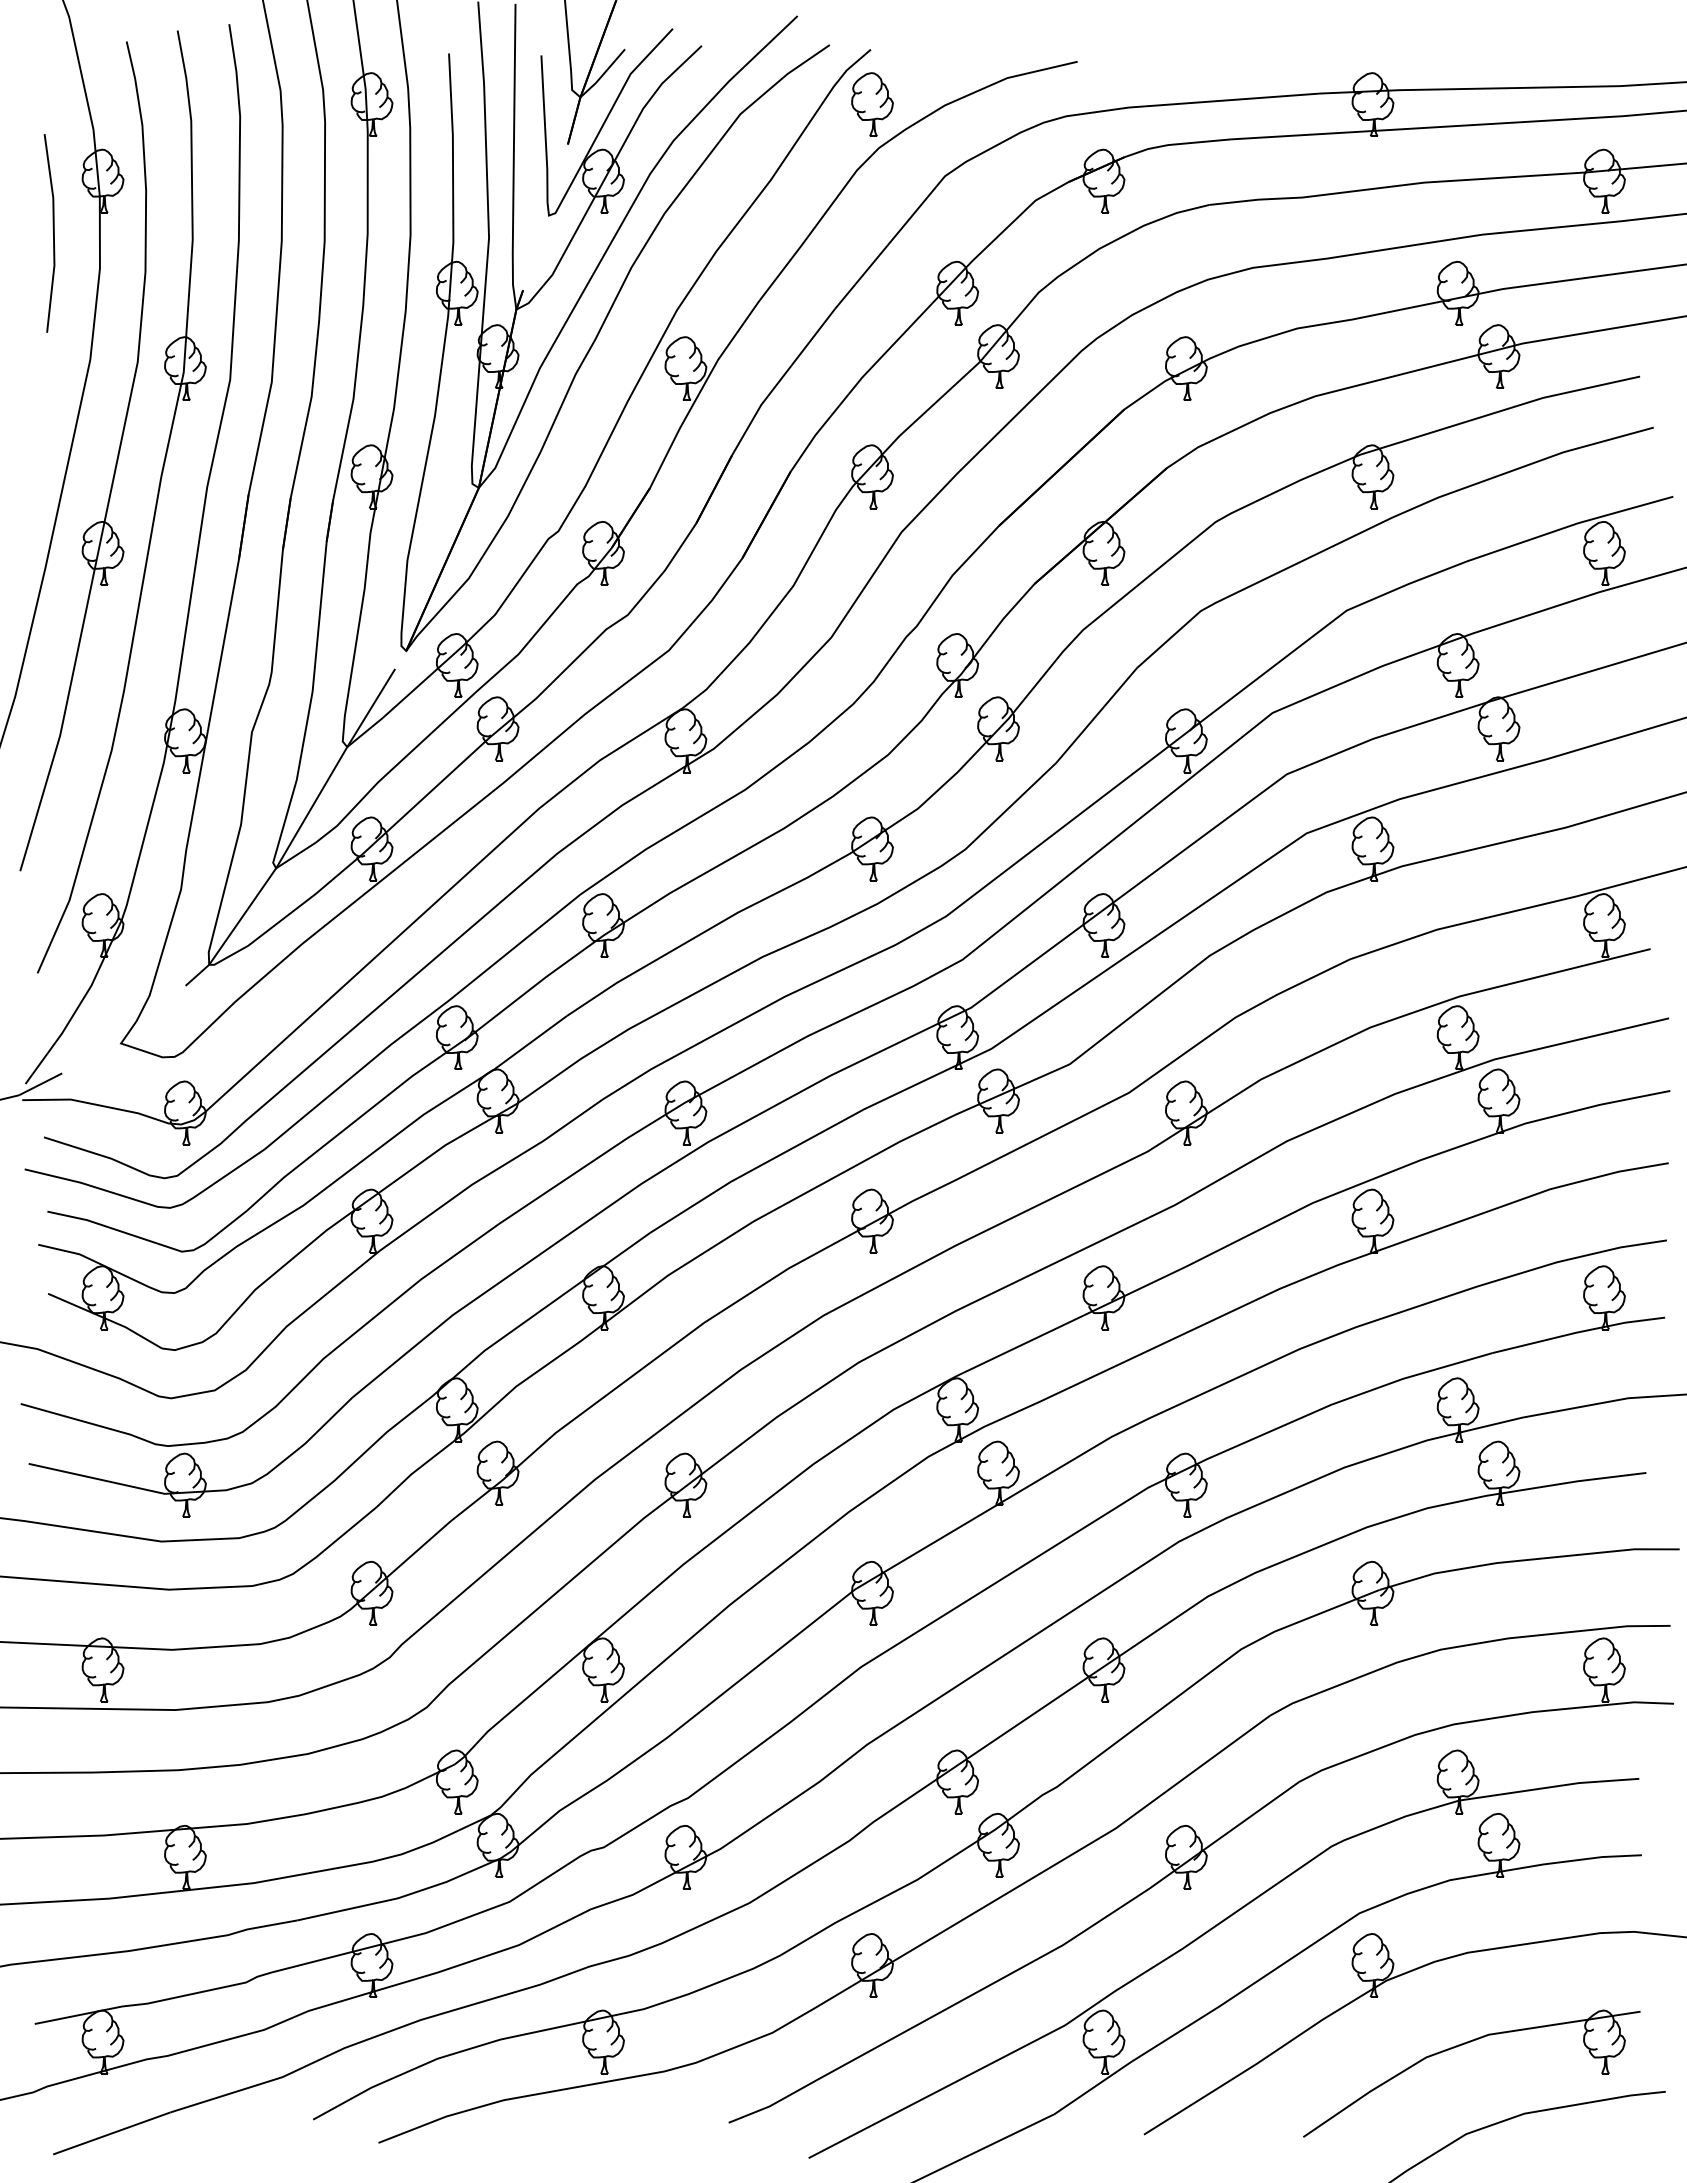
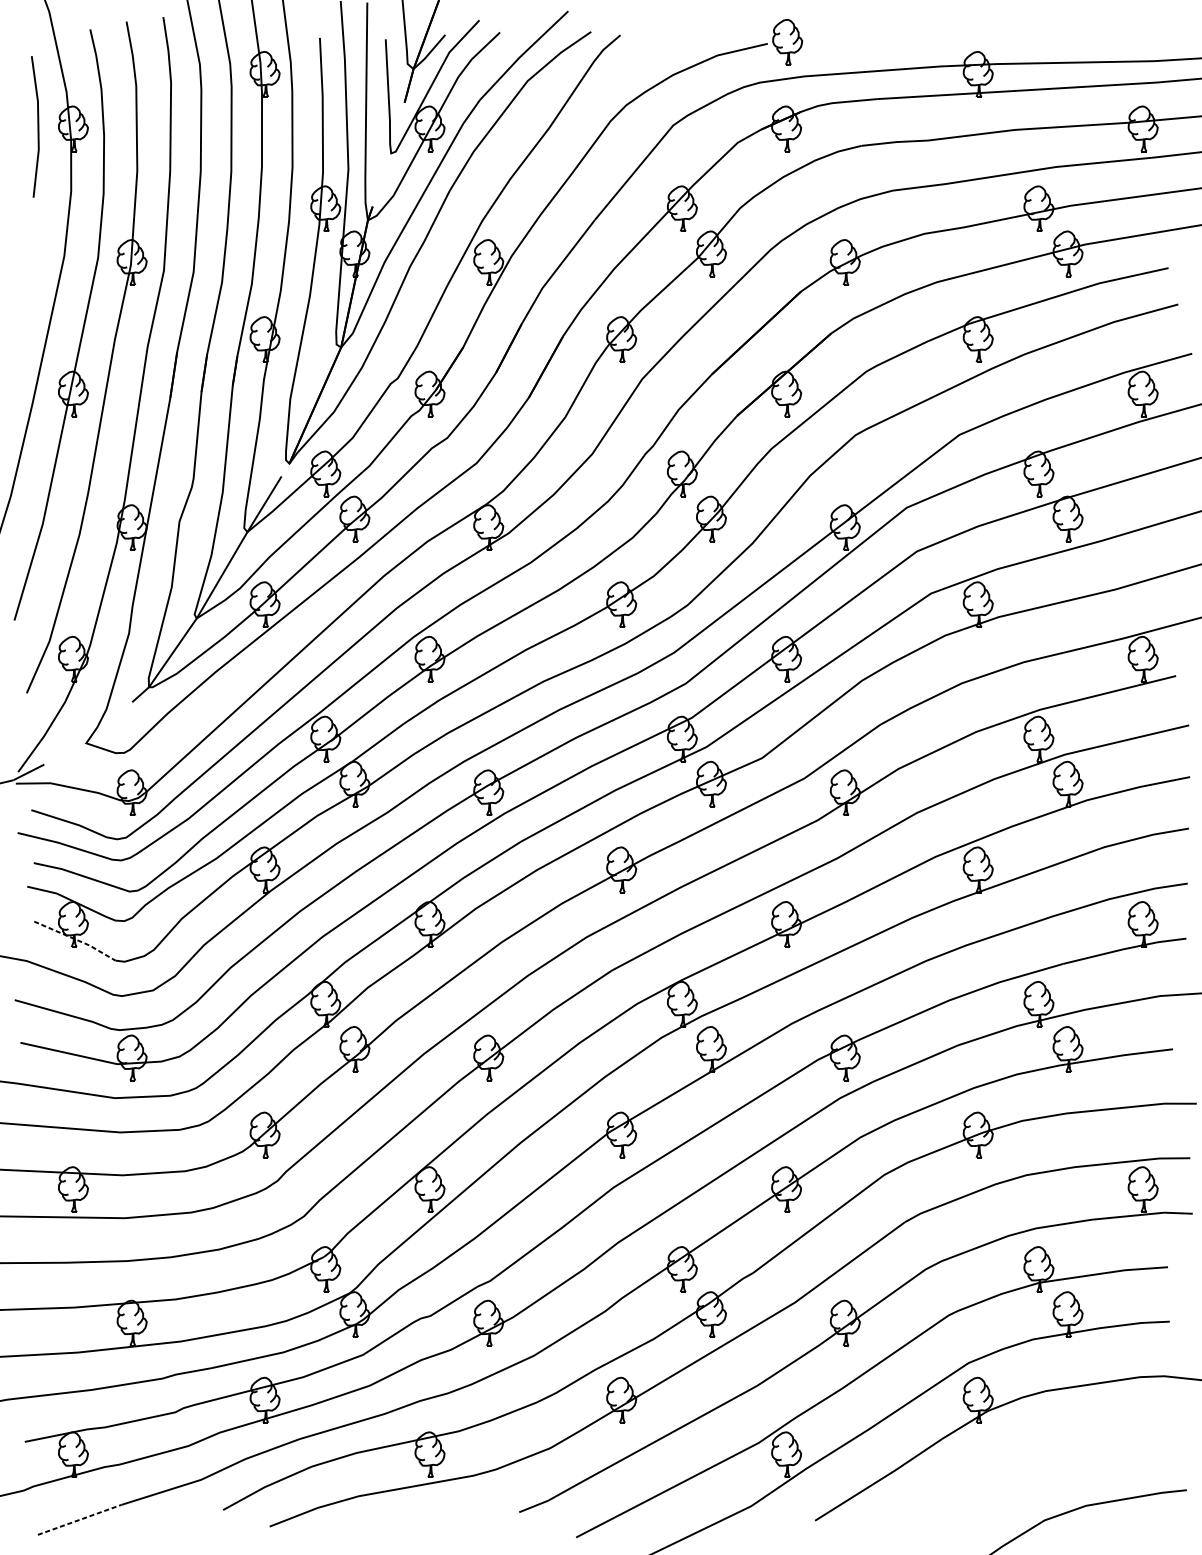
part: (872, 104) -> (787, 42), moved
line: (53, 233) -> (38, 126), moved
line: (107, 1319) -> (76, 939), solid -> dashed
part: (1462, 2045) -> (1042, 1457), removed
line: (112, 2133) -> (80, 1519), solid -> dashed

